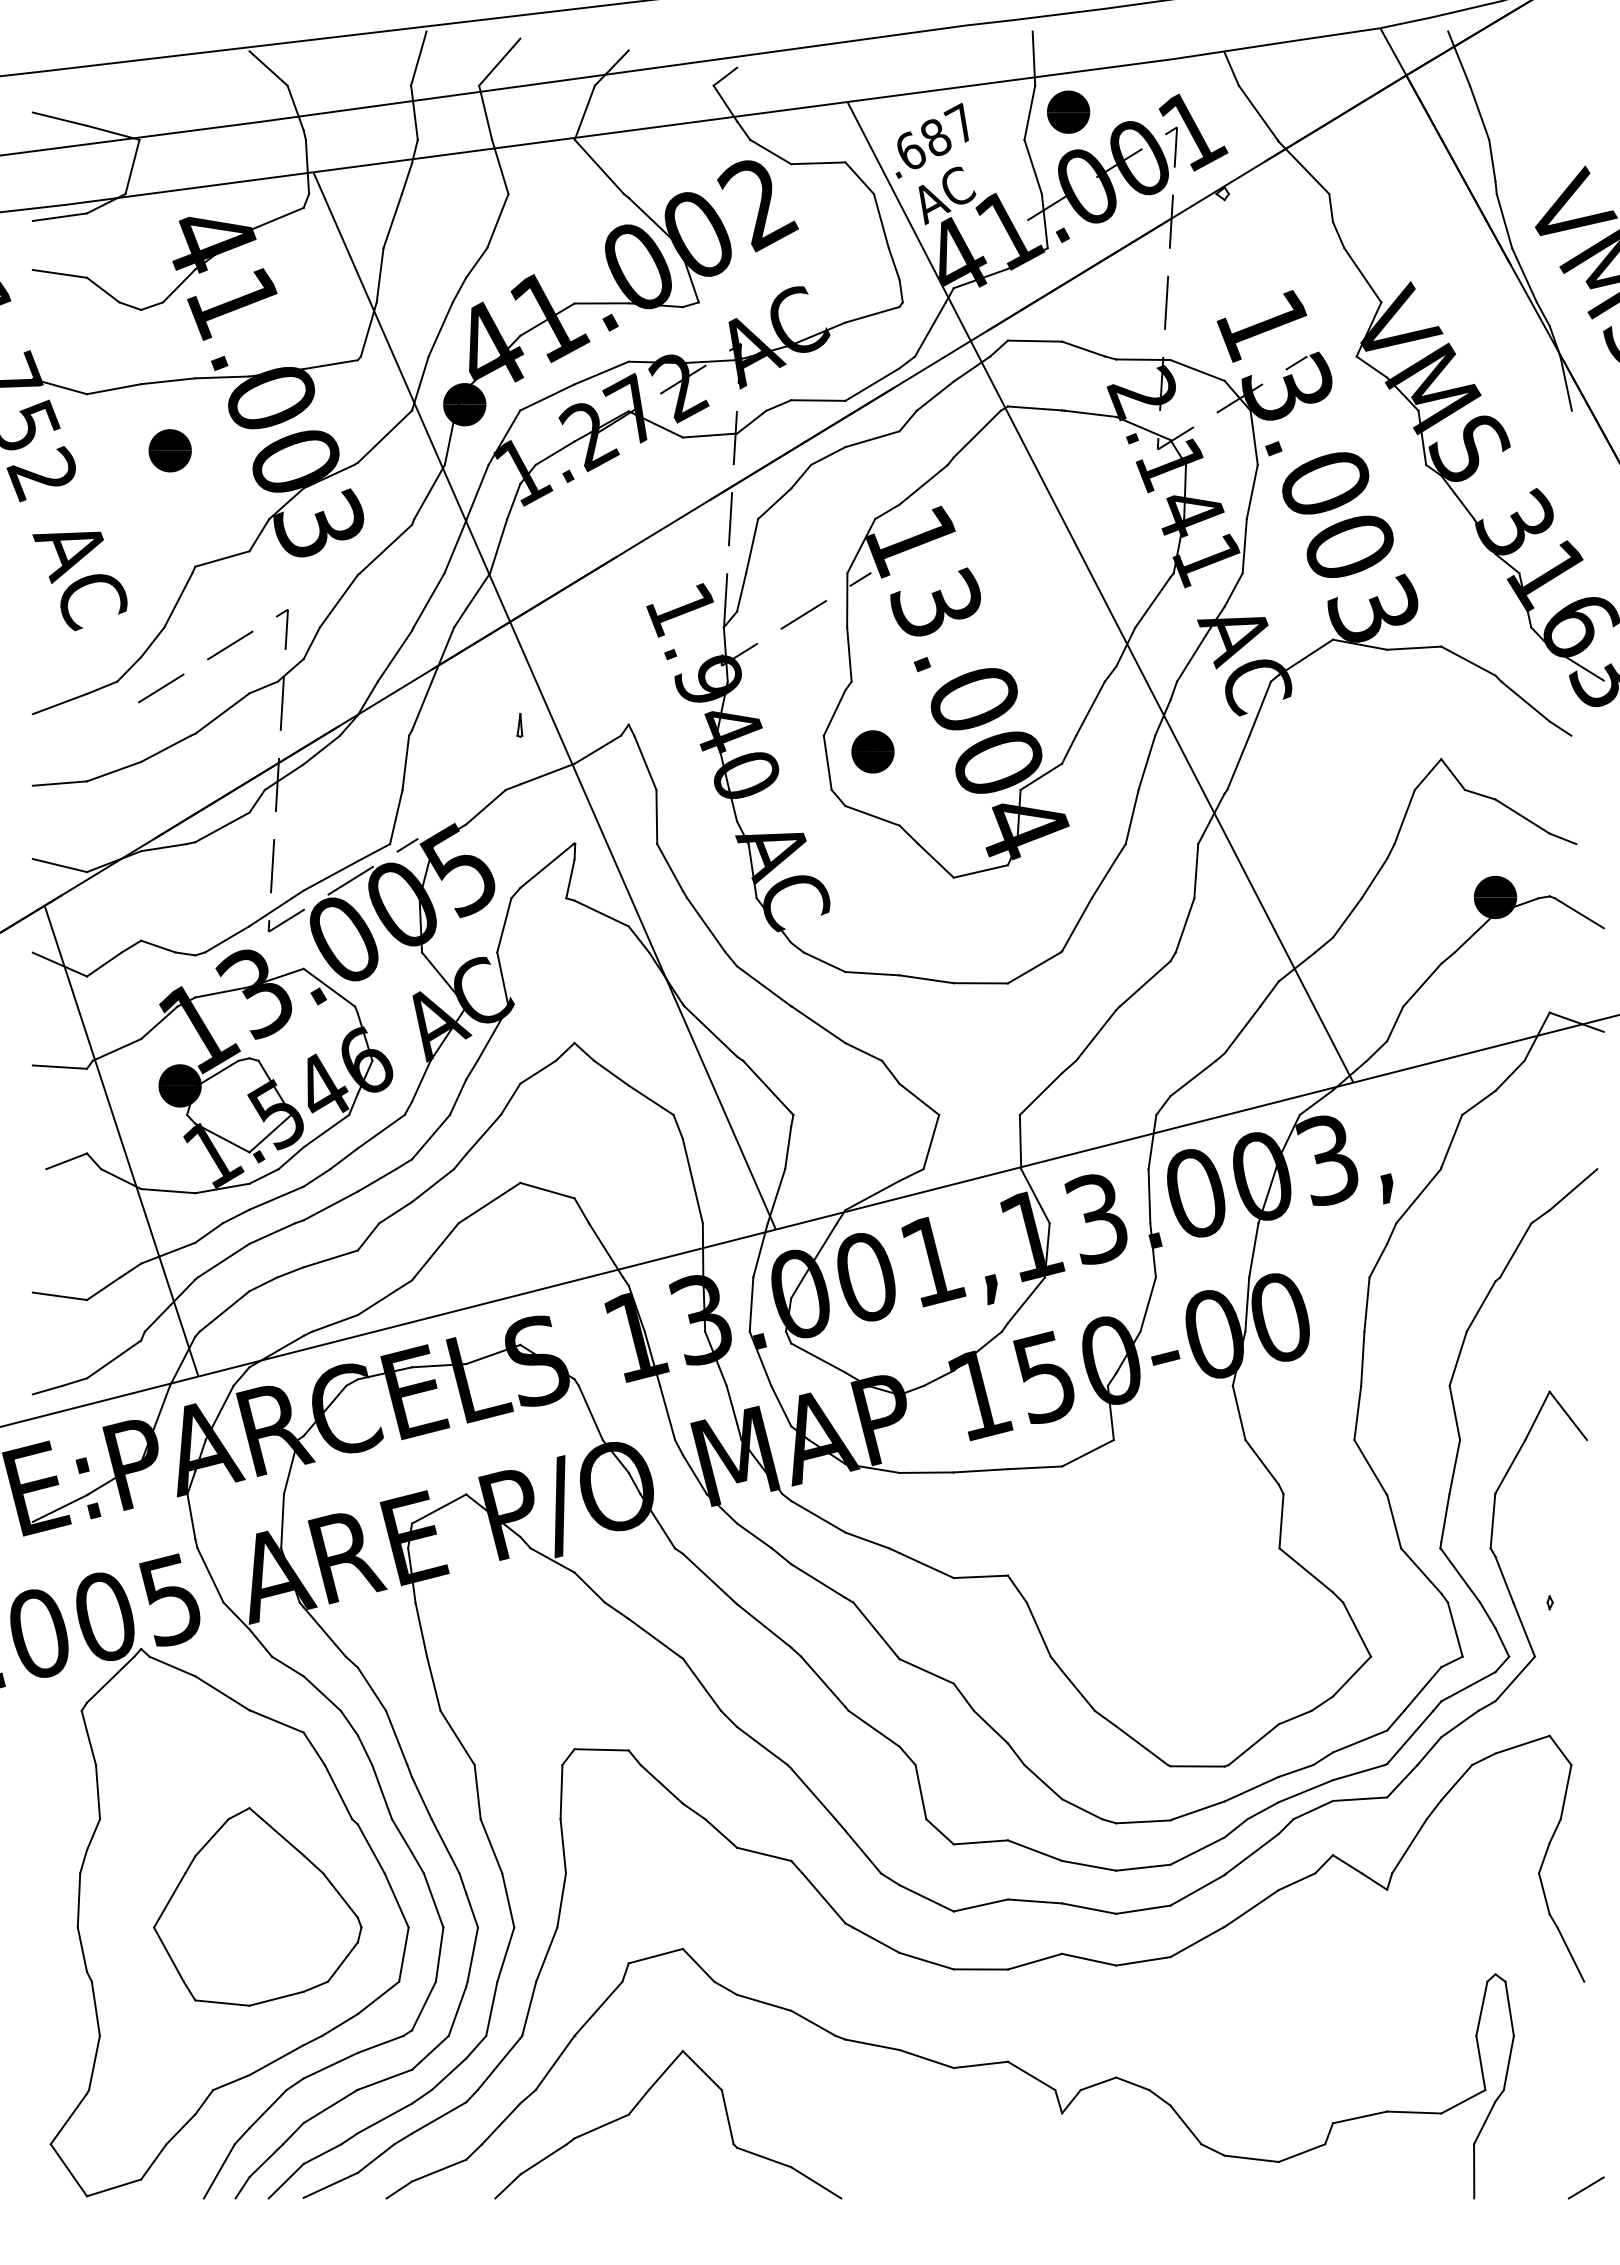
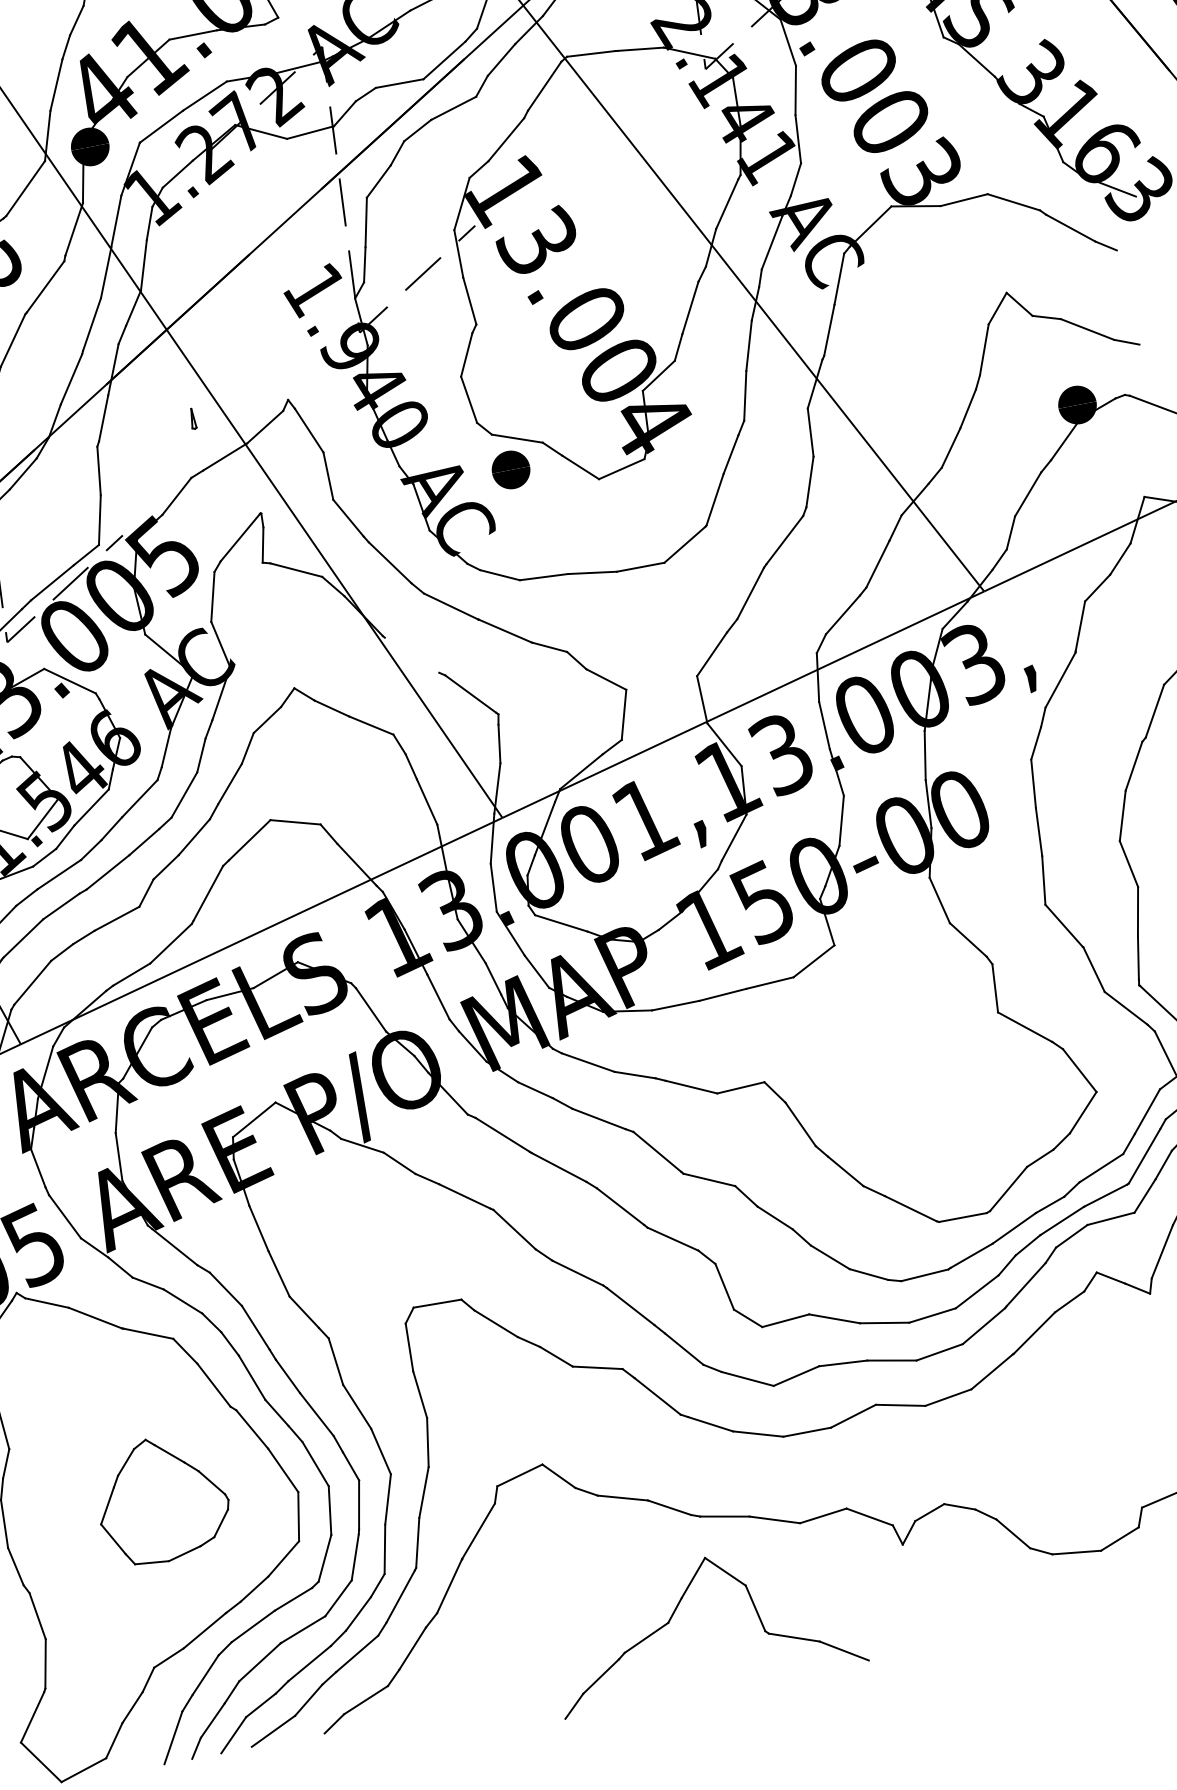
text: (872, 751) -> (510, 469), moved
line: (710, 1031) -> (411, 655), removed
part: (257, 1906) -> (162, 1499), size x0.7
part: (639, 2103) -> (675, 1611), moved

